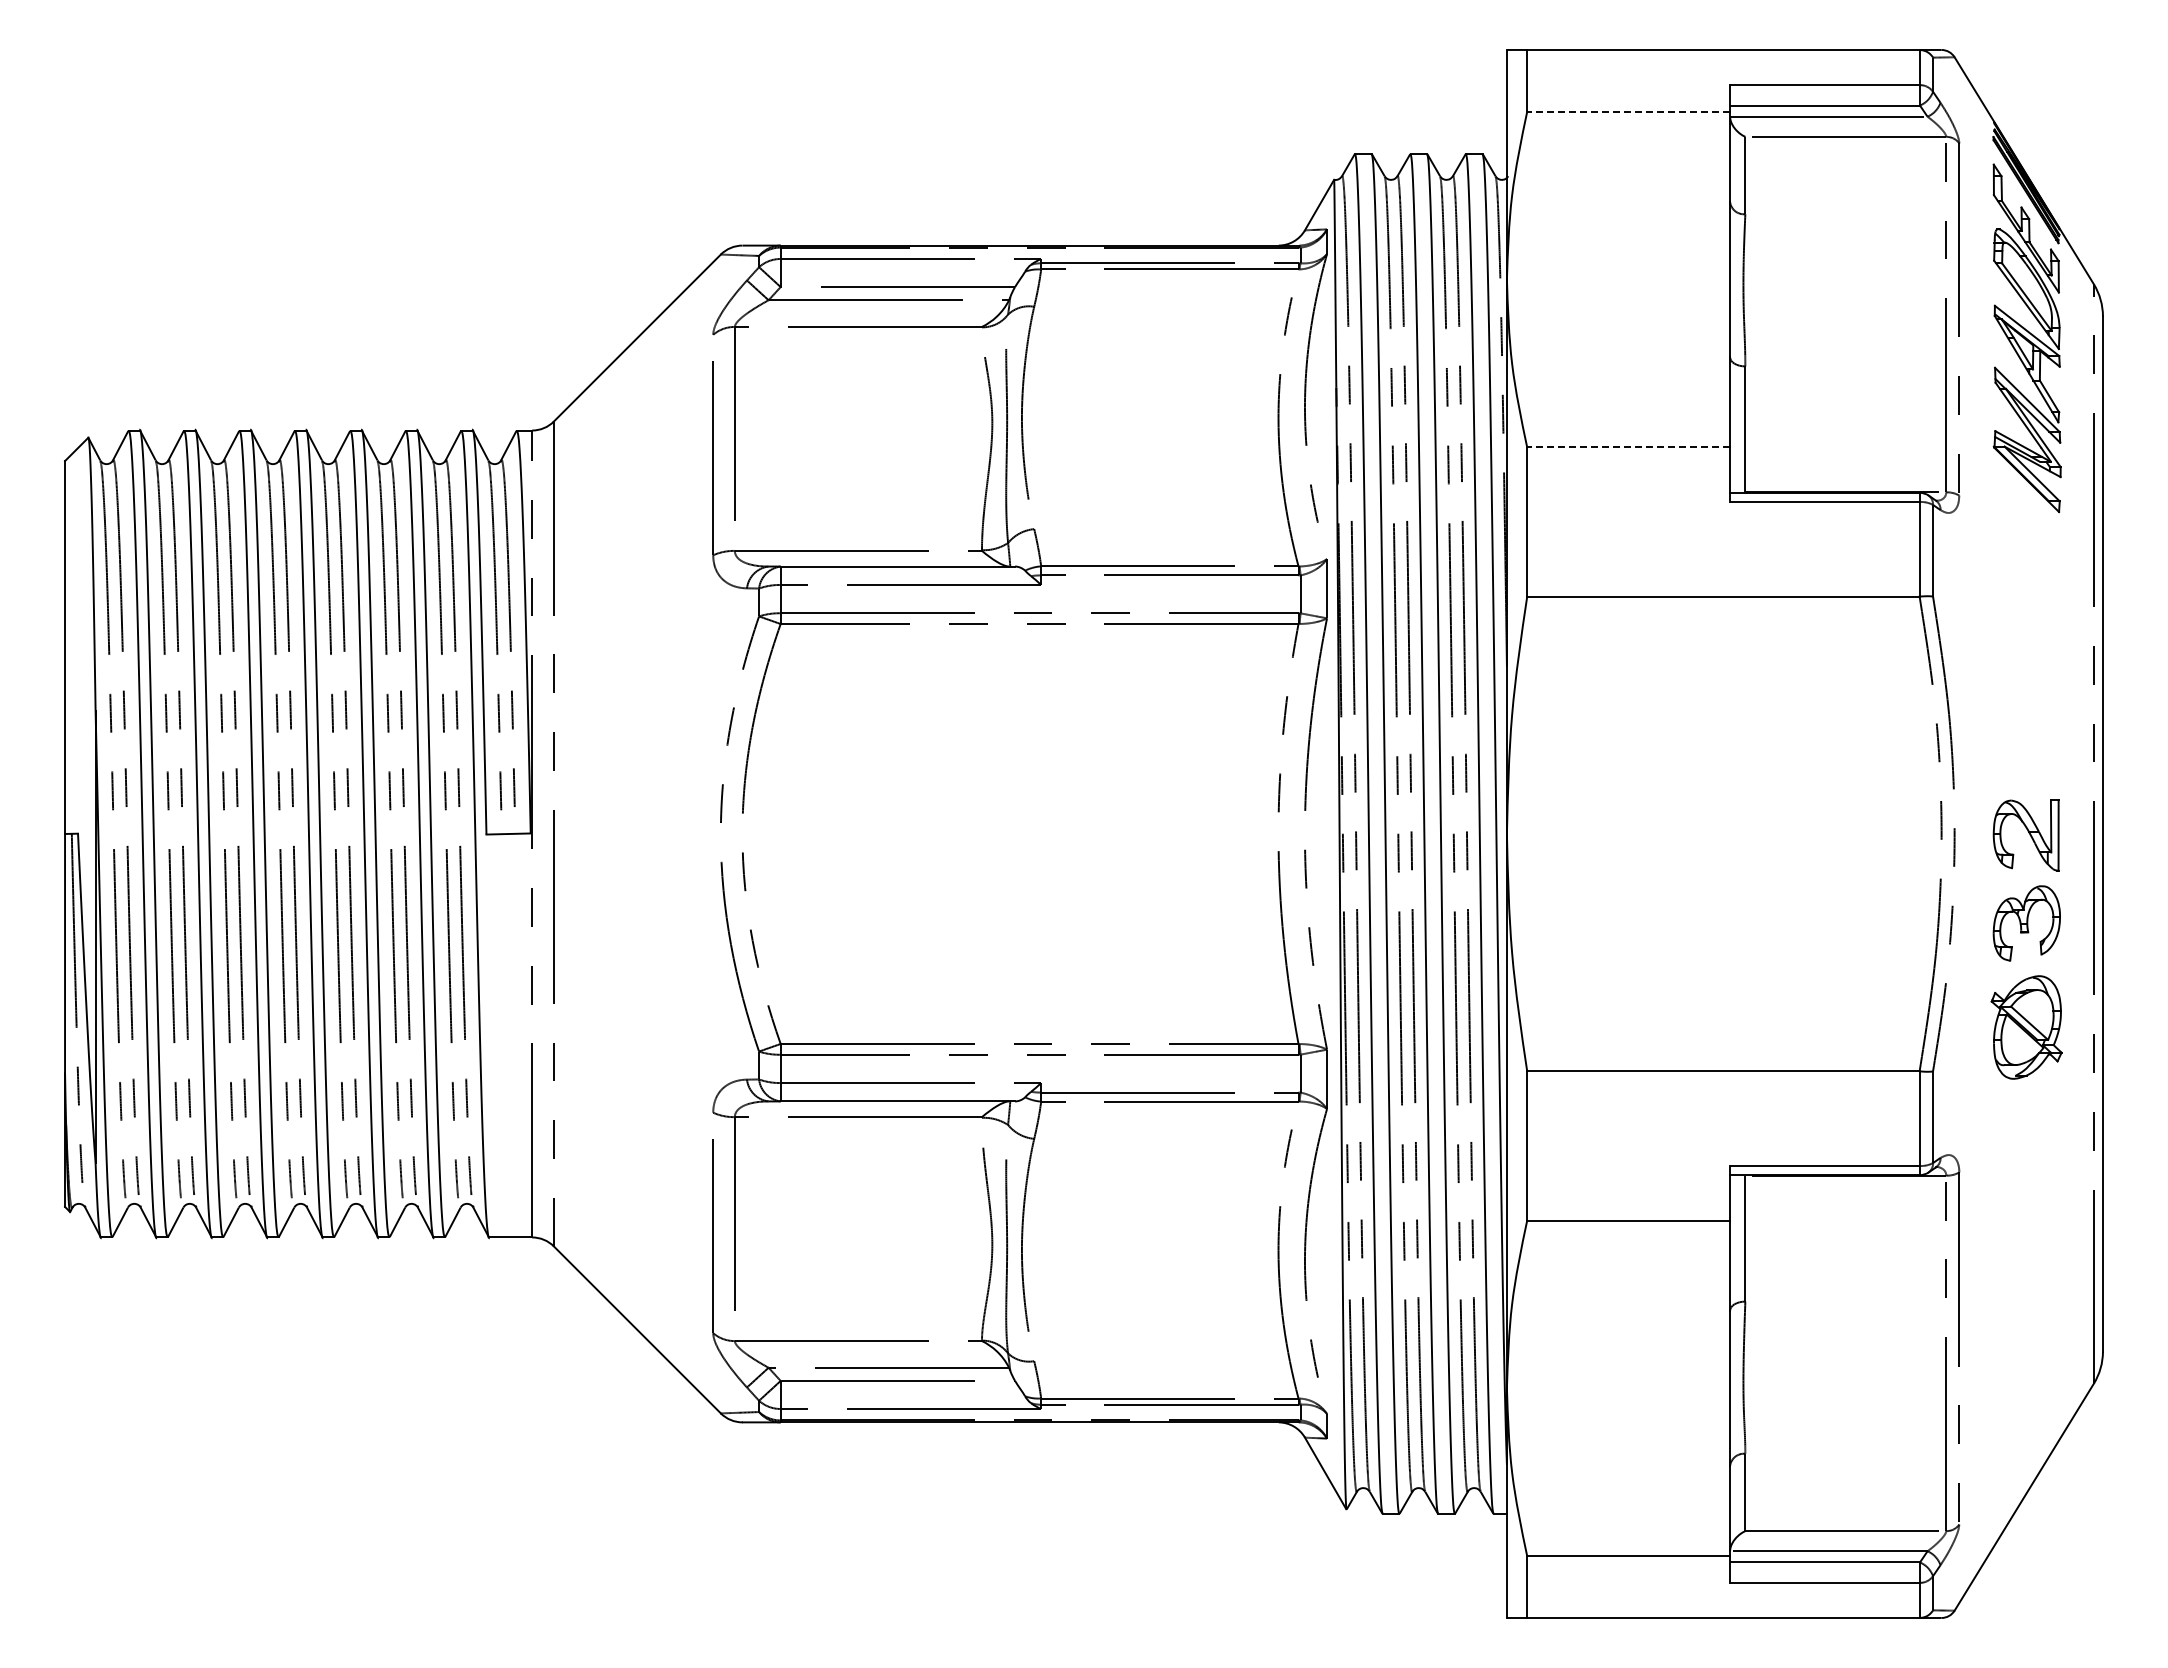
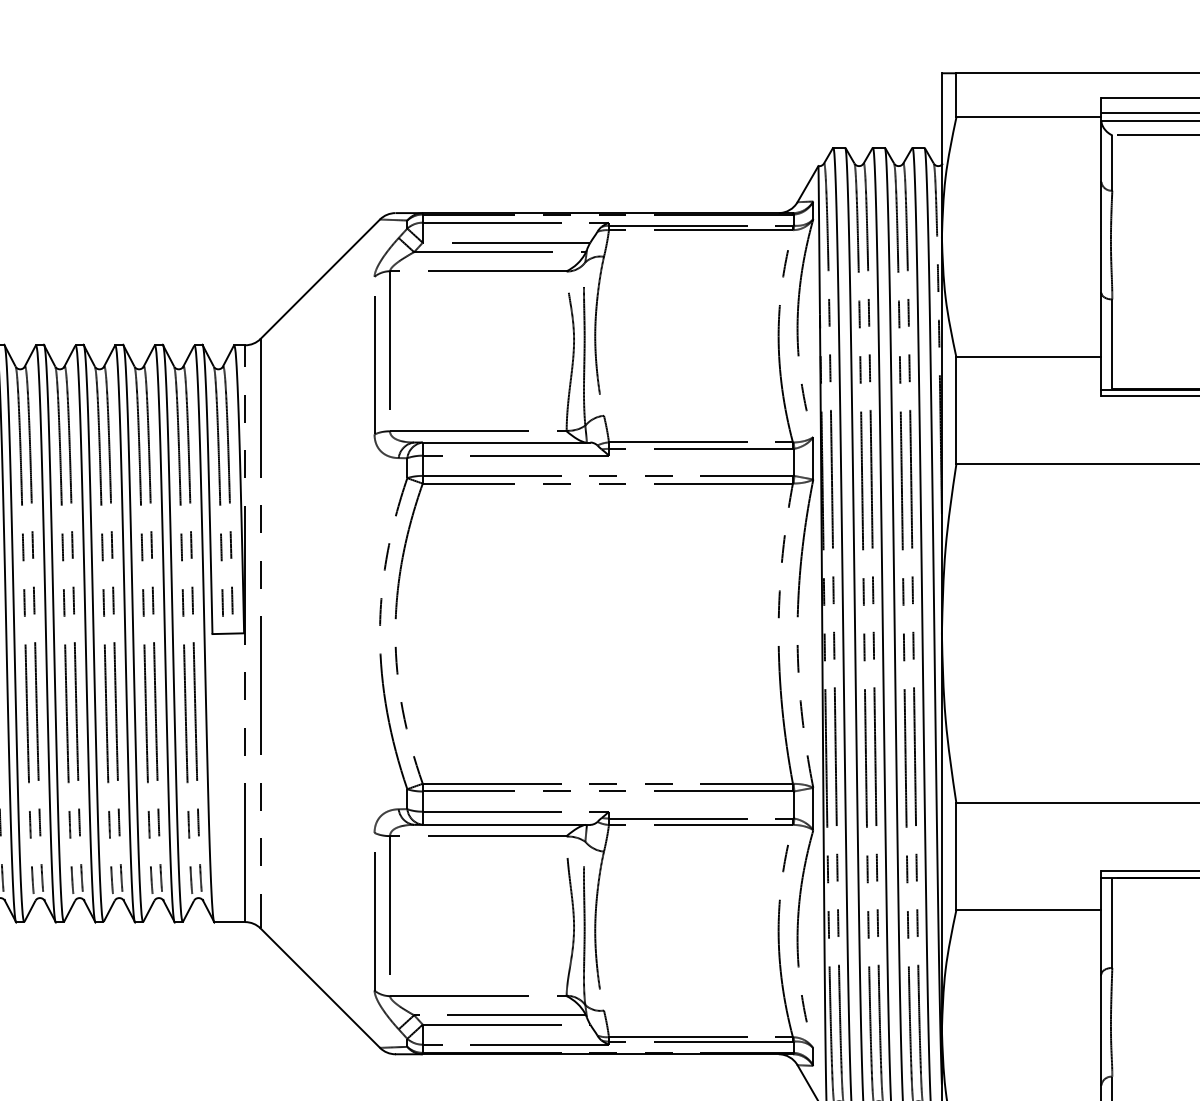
line: (1628, 111) -> (1028, 117), dashed -> solid
line: (1628, 447) -> (1028, 357), dashed -> solid

